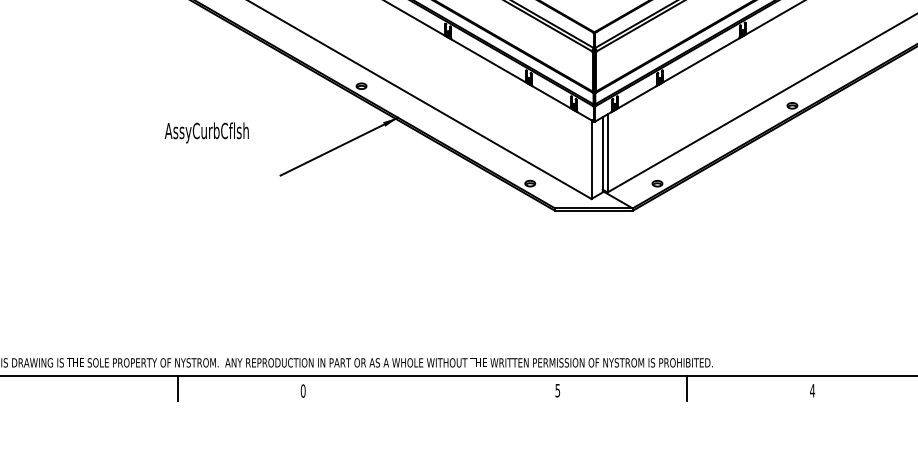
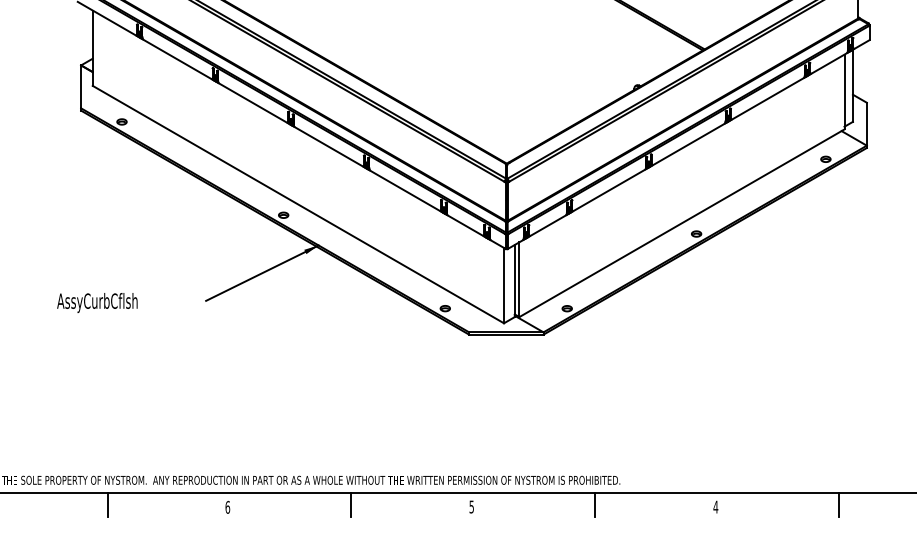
text: (206, 132) -> (97, 302), moved
line: (432, 388) -> (351, 504), added
text: (302, 391) -> (227, 507), 0 -> 6

